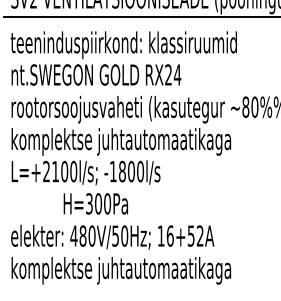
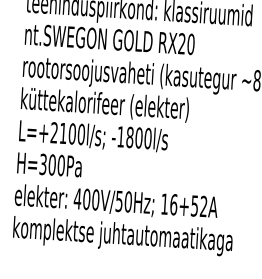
text: (177, 74) -> (190, 43), RX24 -> RX20
text: (125, 141) -> (134, 107), komplektse juhtautomaatikaga -> küttekalorifeer (elekter)
text: (95, 203) -> (49, 164), moved
text: (82, 235) -> (86, 198), 480V/50Hz; -> 400V/50Hz;

